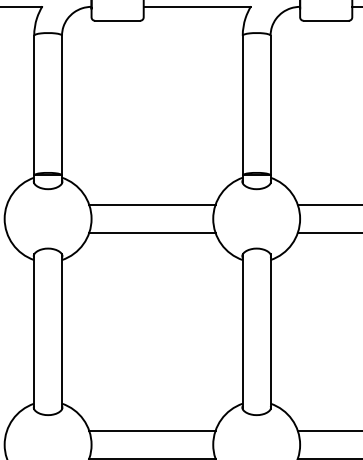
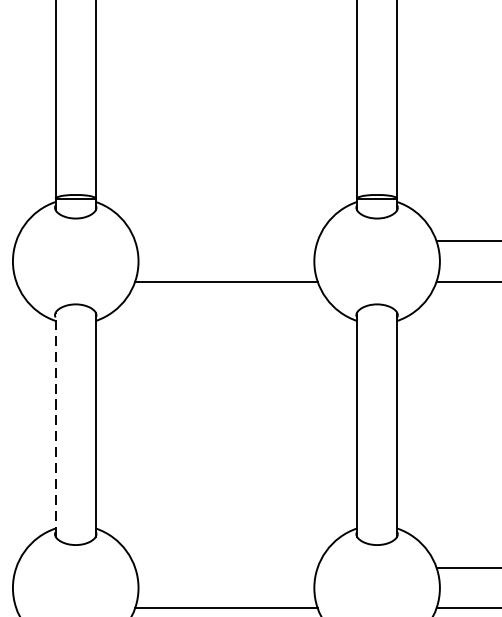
line: (152, 205) -> (226, 242), removed
line: (34, 331) -> (56, 424), solid -> dashed
line: (152, 430) -> (226, 567), removed

